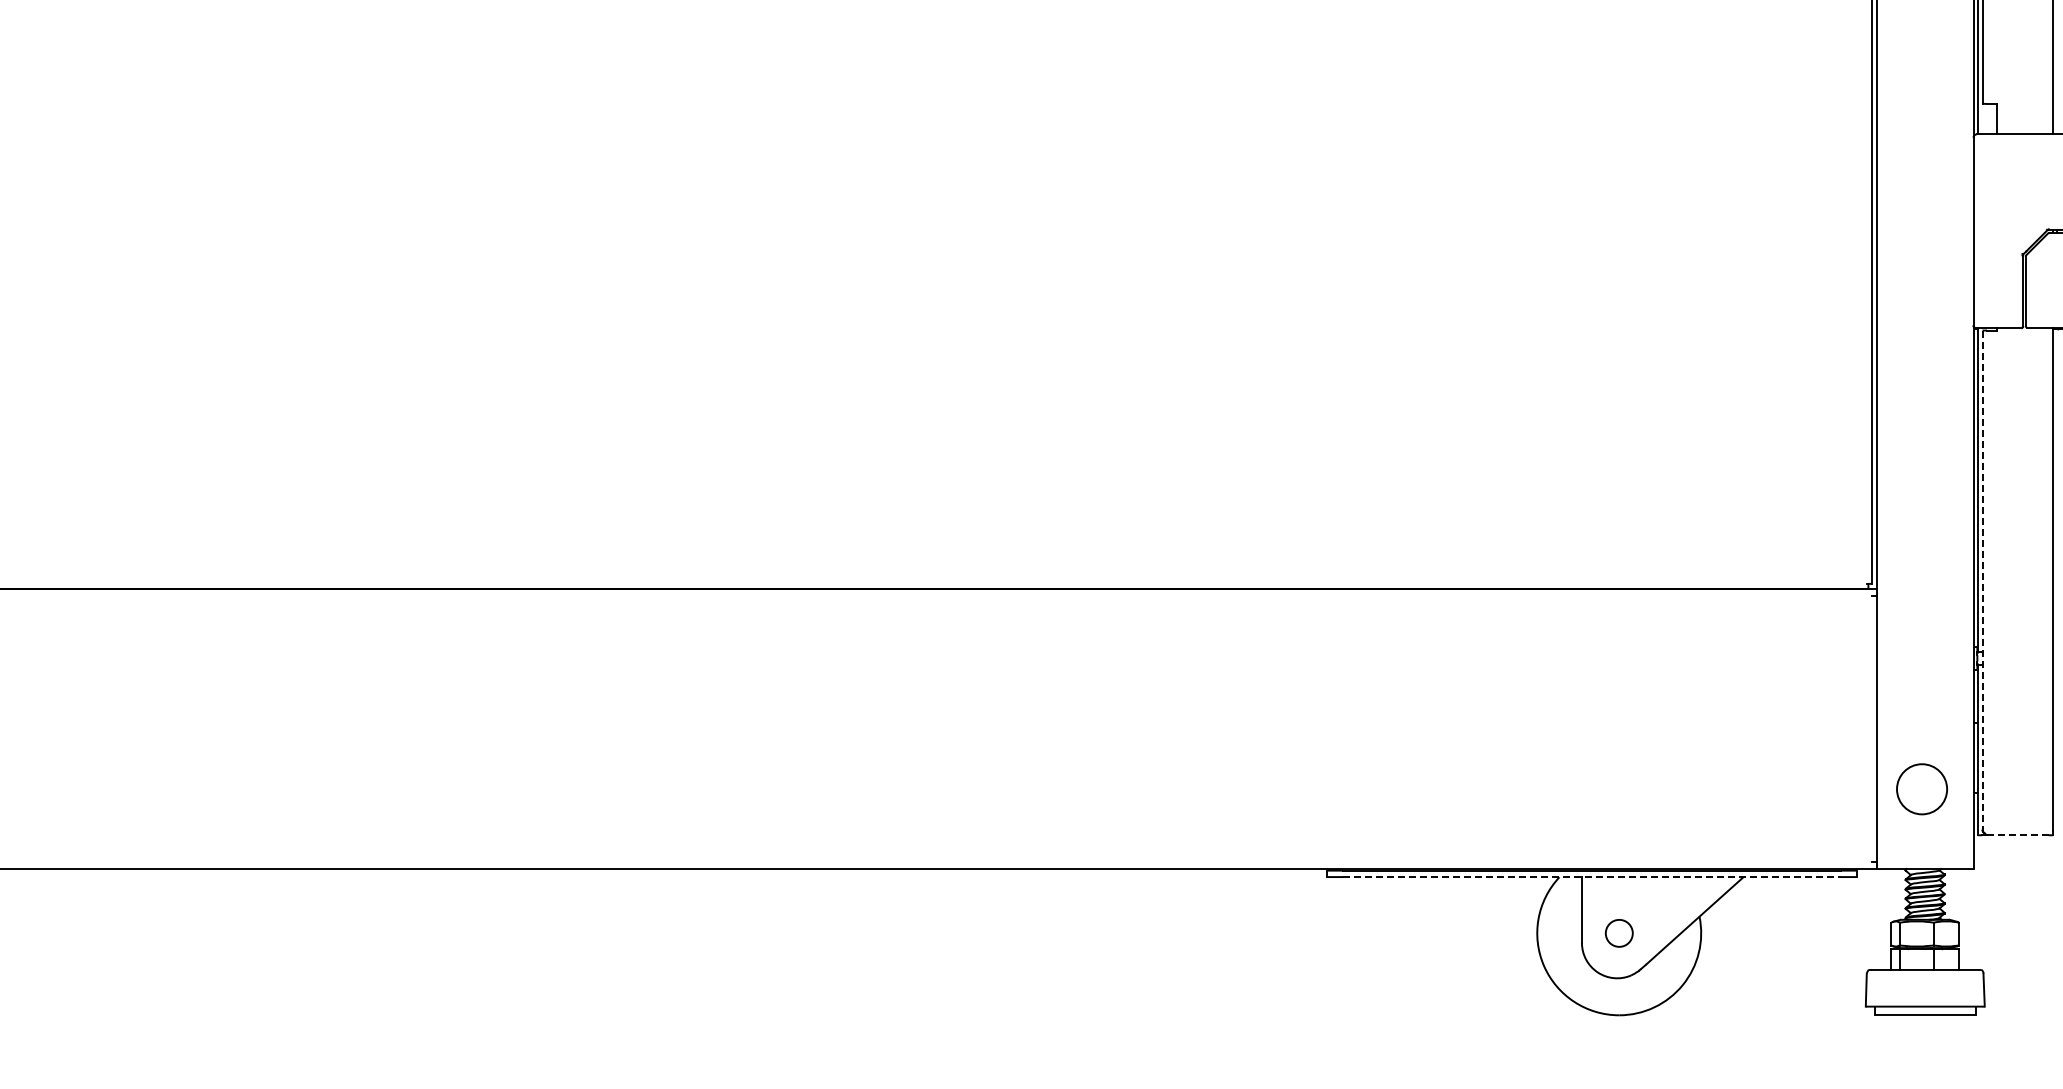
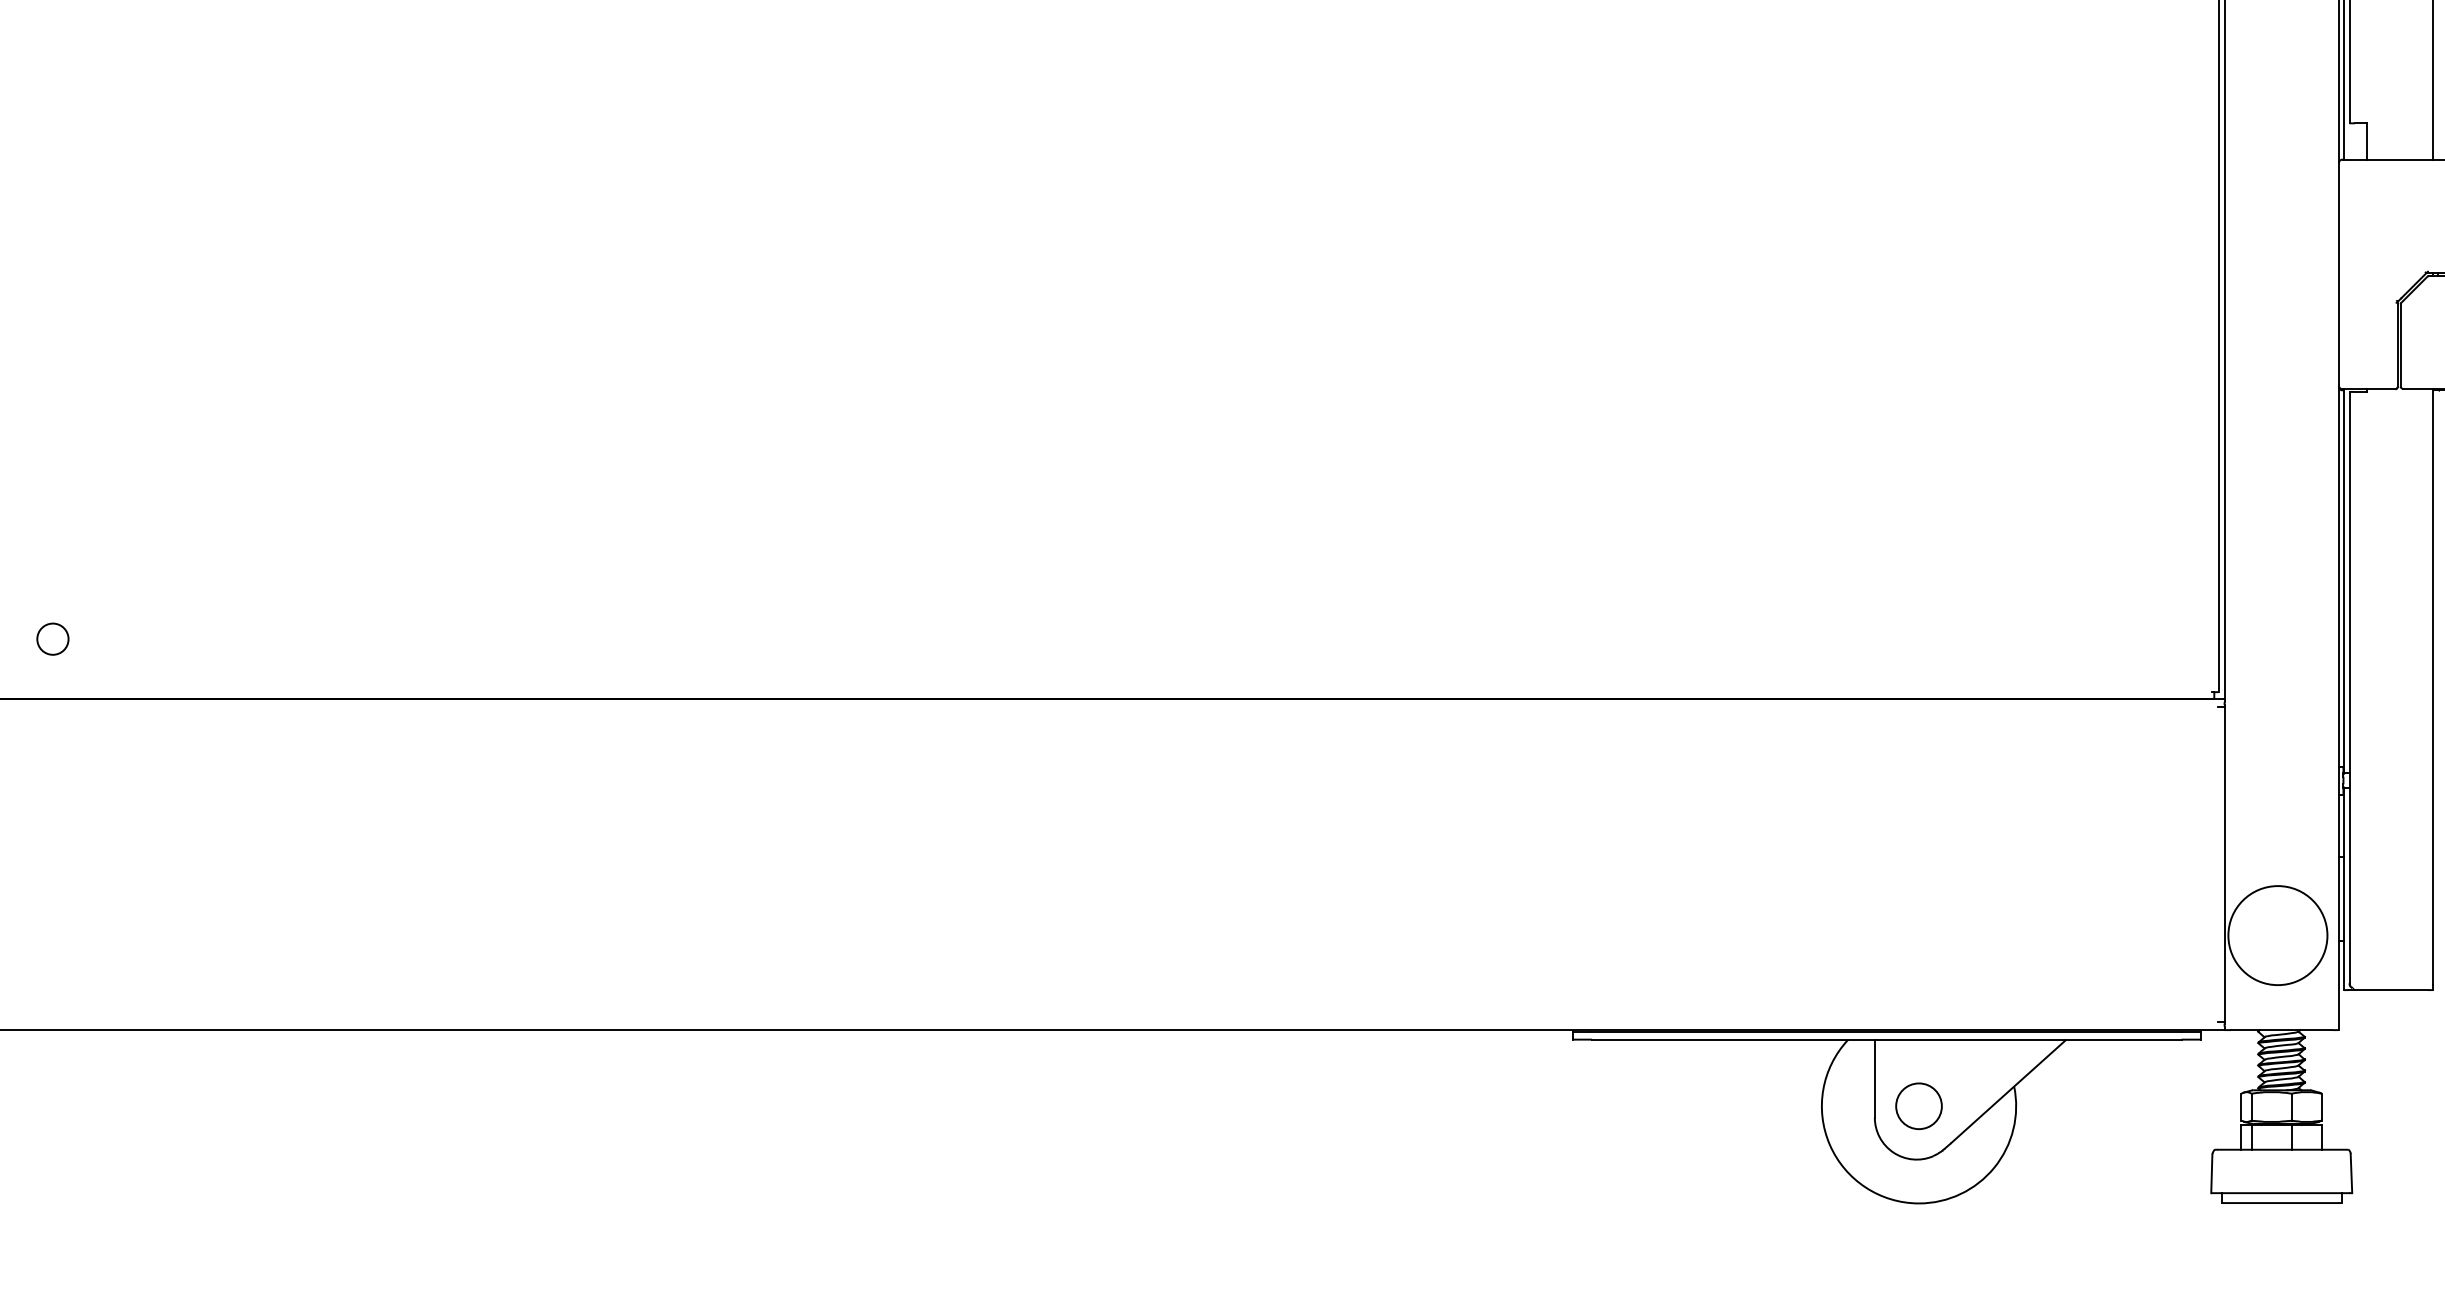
circle: (44, 539) -> (52, 639), added
line: (1982, 580) -> (2349, 688), dashed -> solid
circle: (1921, 789) -> (2277, 935), size x1.67
line: (2017, 835) -> (2391, 990), dashed -> solid
line: (1592, 877) -> (1887, 1040), dashed -> solid
circle: (1619, 933) -> (1919, 1106), size x1.43

